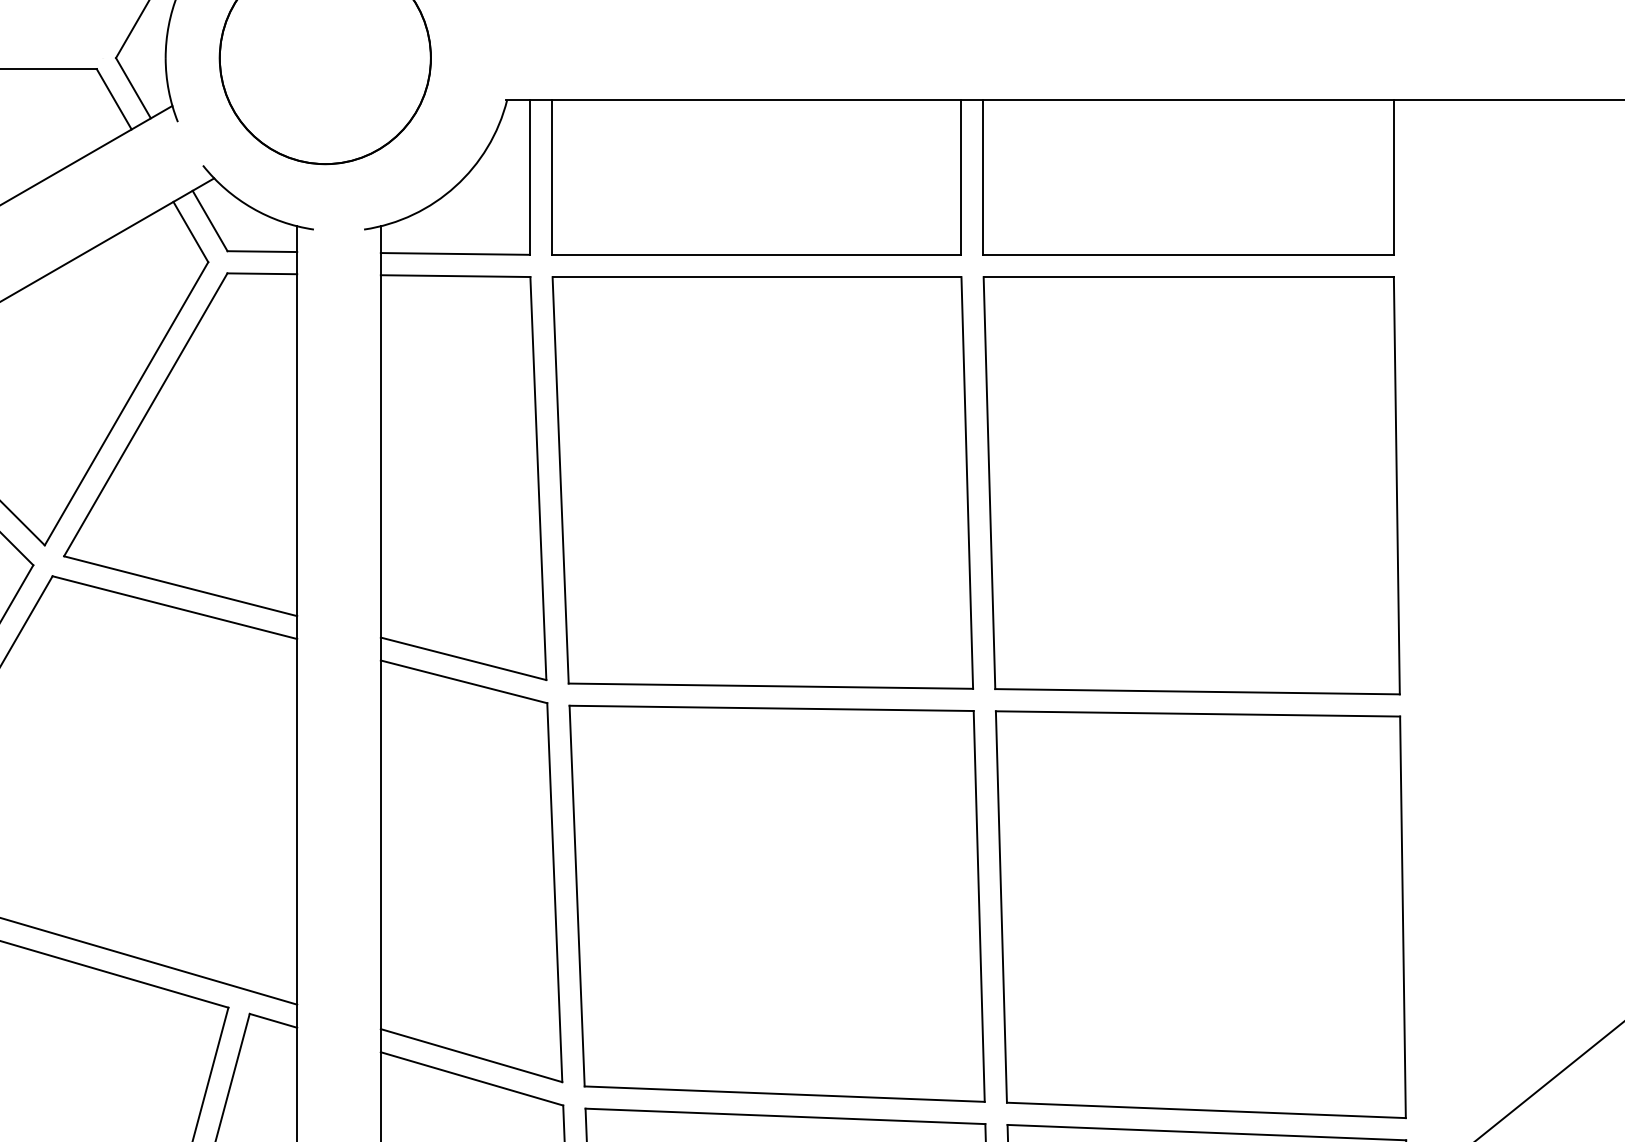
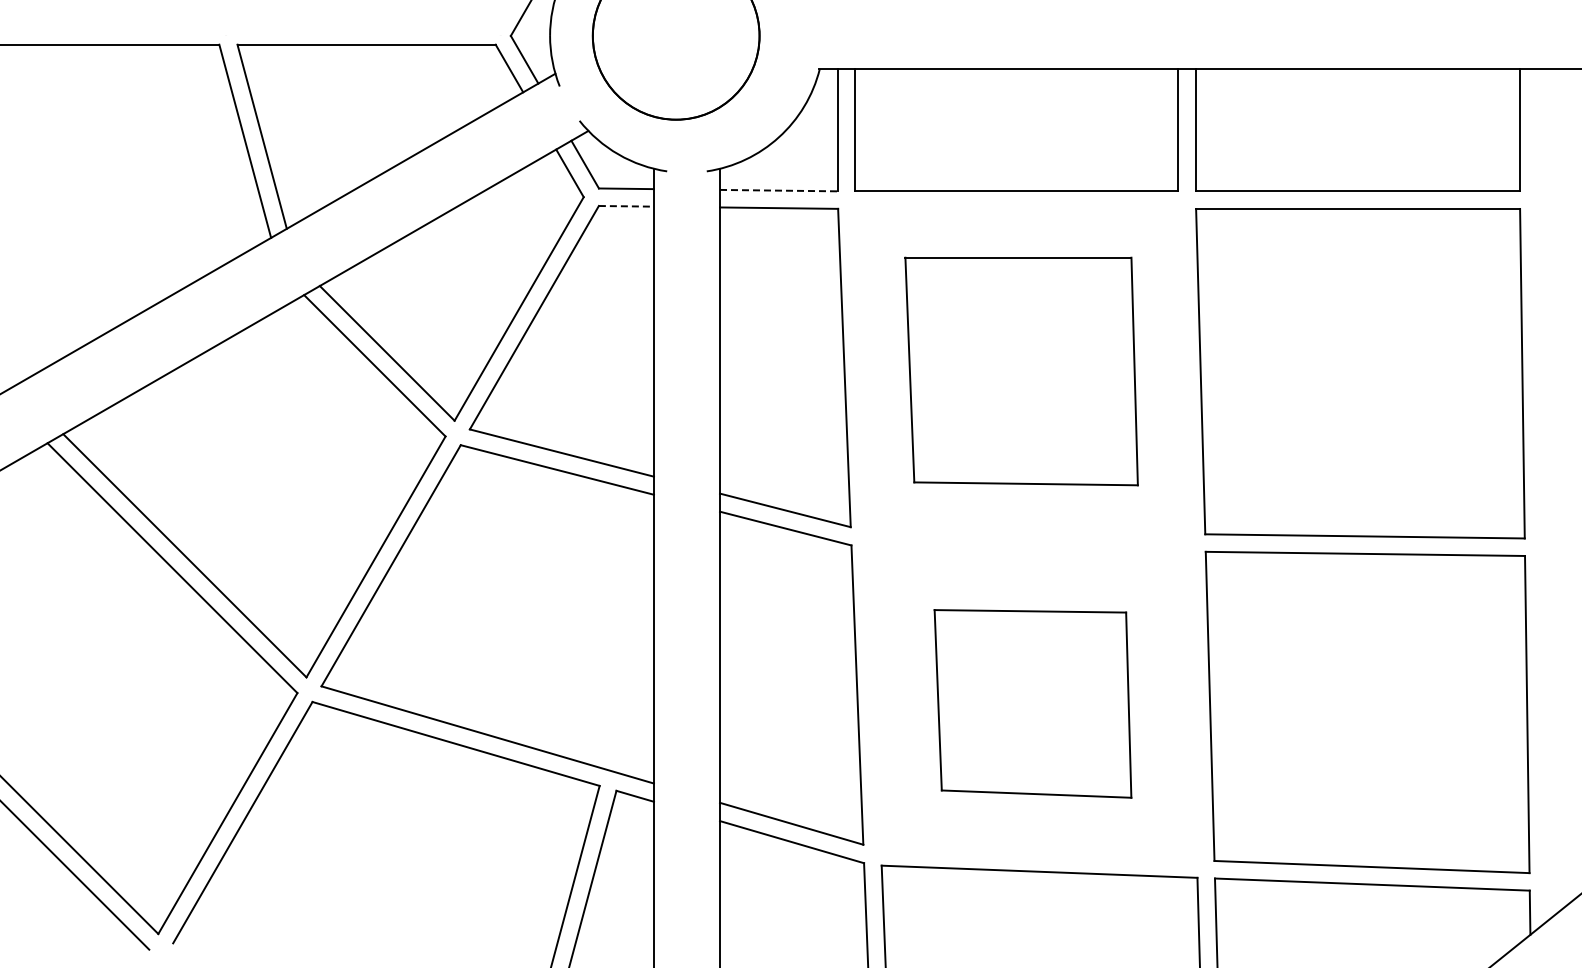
line: (454, 253) -> (778, 190), solid -> dashed
line: (262, 274) -> (626, 206), solid -> dashed
part: (762, 482) -> (1021, 371), size x0.7
part: (776, 903) -> (1032, 703), size x0.6

